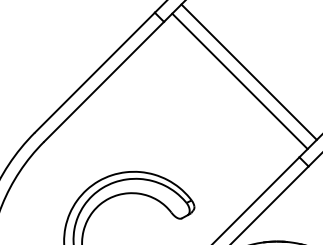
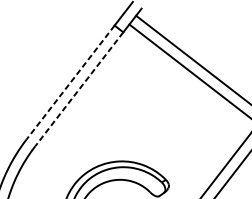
line: (94, 72) -> (70, 82), solid -> dashed
line: (104, 81) -> (79, 88), solid -> dashed

